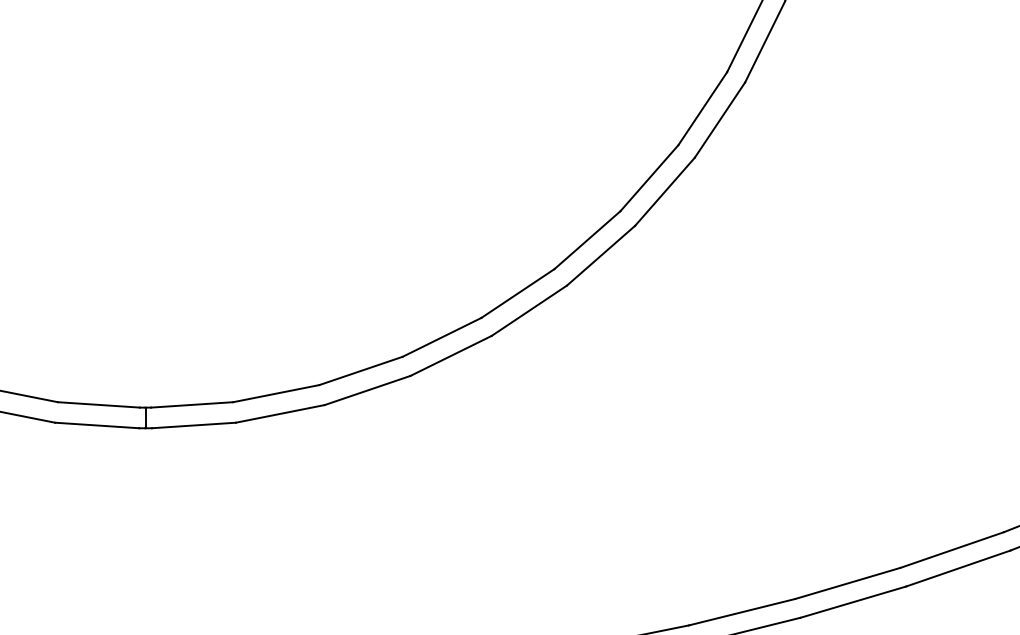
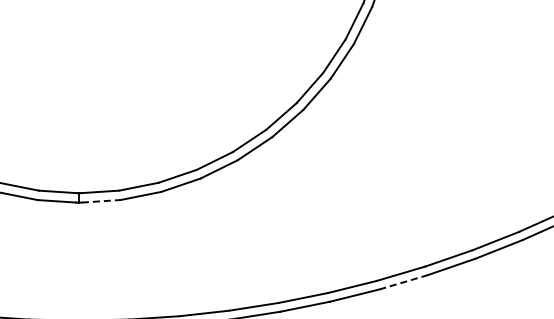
line: (194, 425) -> (101, 201), solid -> dashed
line: (855, 602) -> (404, 282), solid -> dashed

